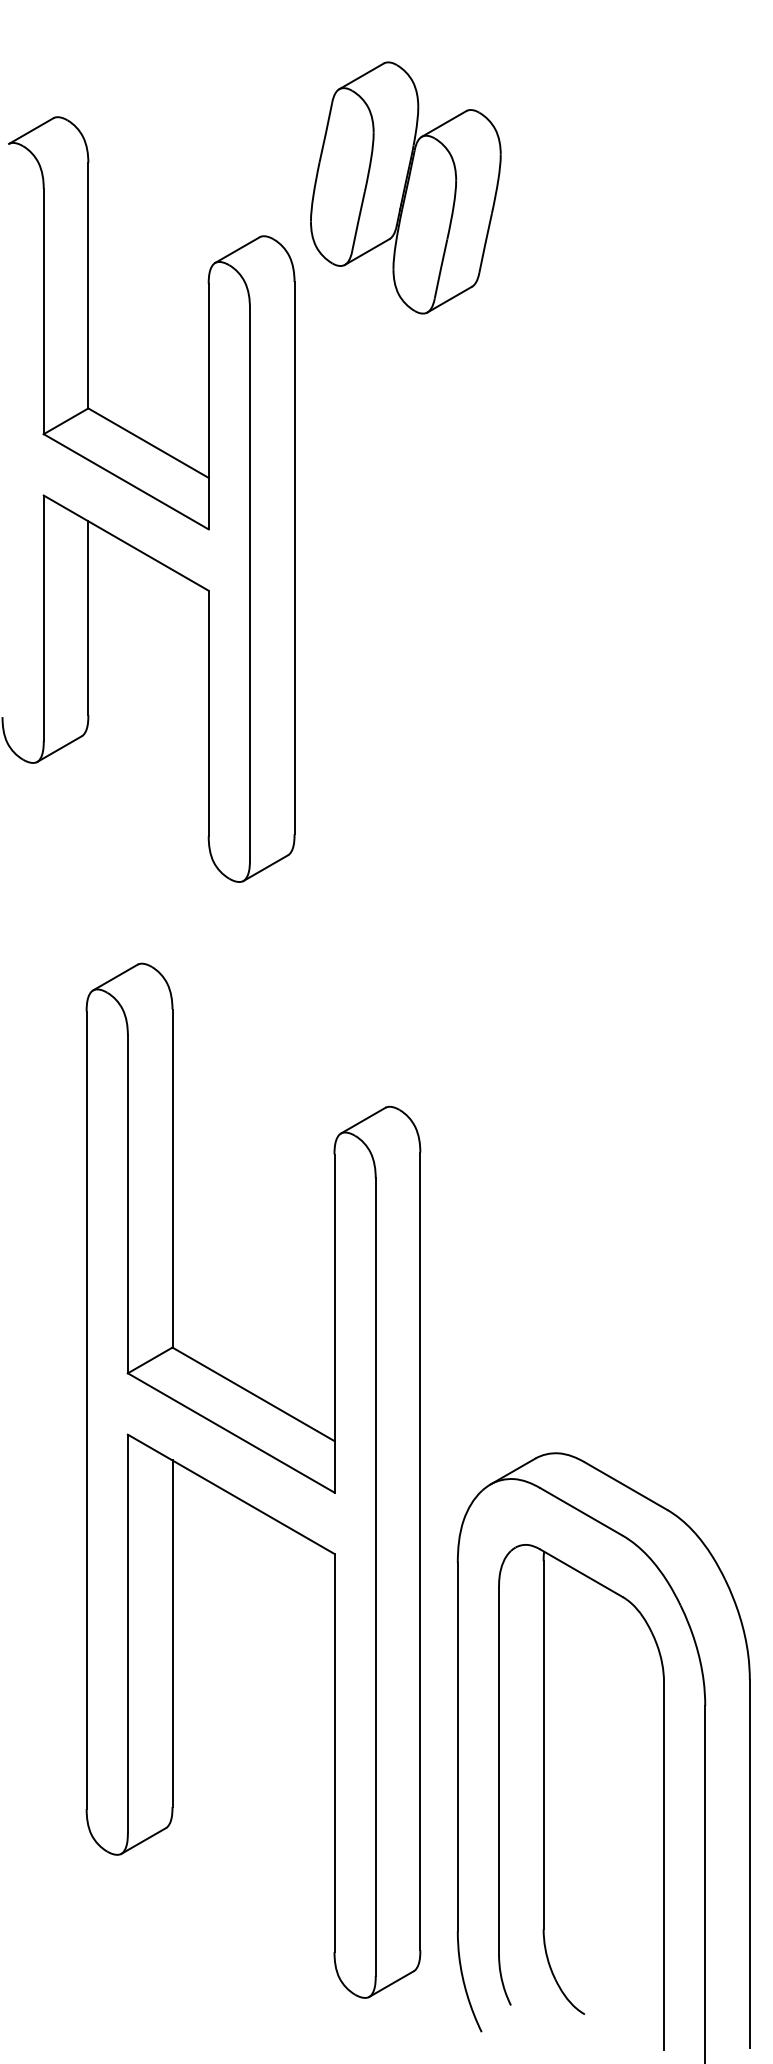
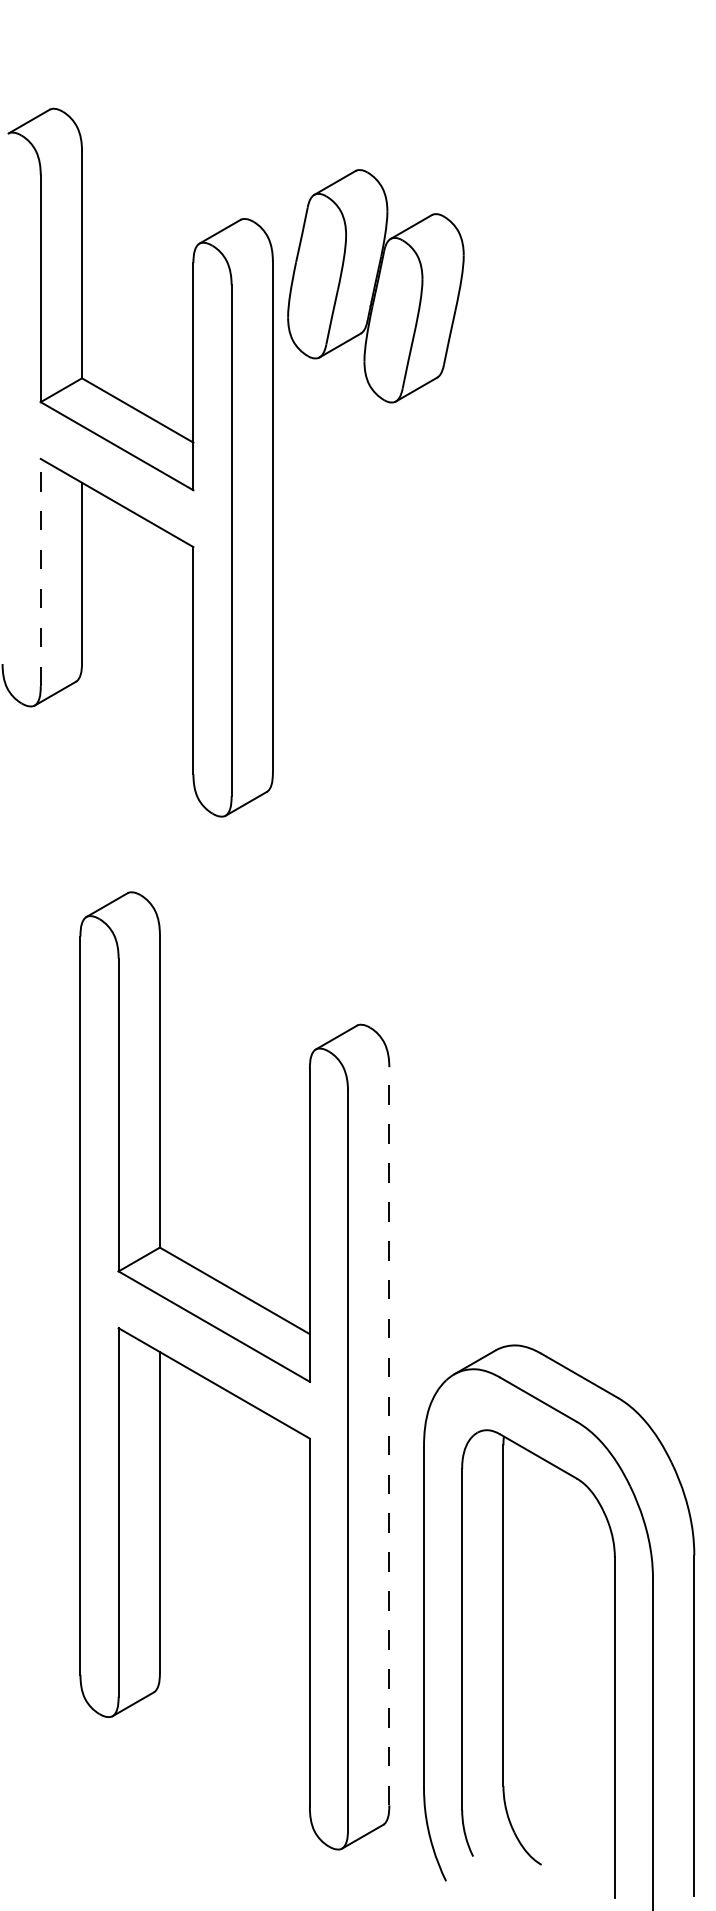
part: (405, 187) -> (375, 285), moved
line: (43, 618) -> (40, 572), solid -> dashed
line: (420, 1551) -> (389, 1436), solid -> dashed

